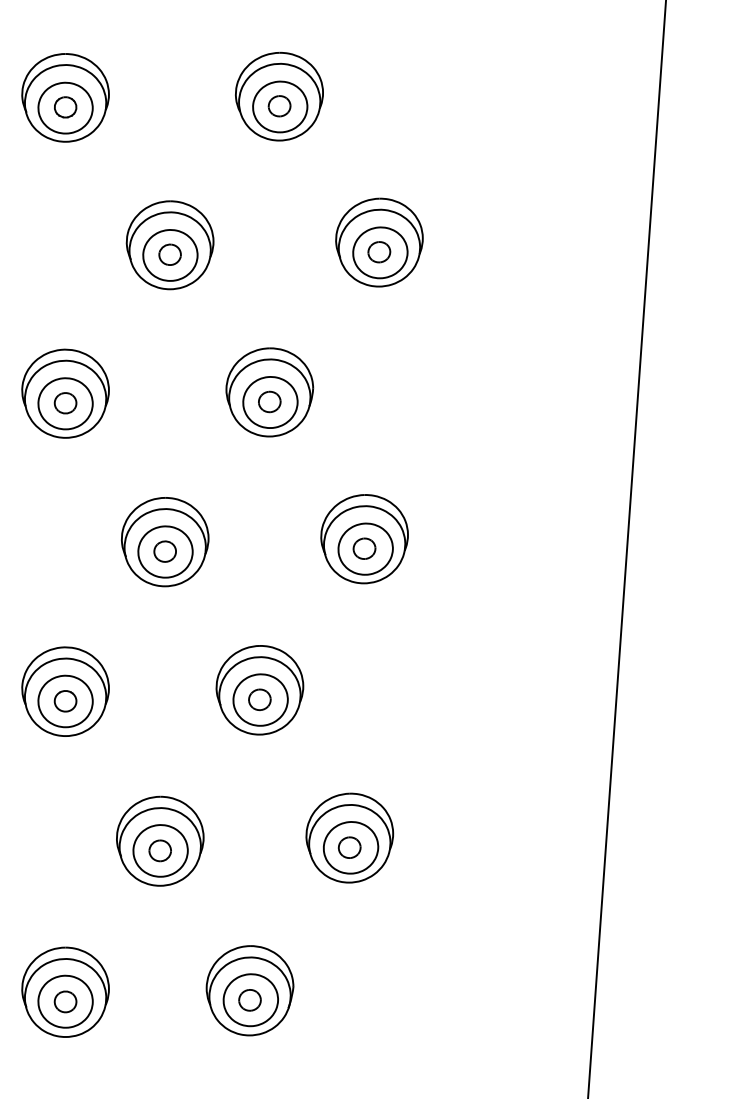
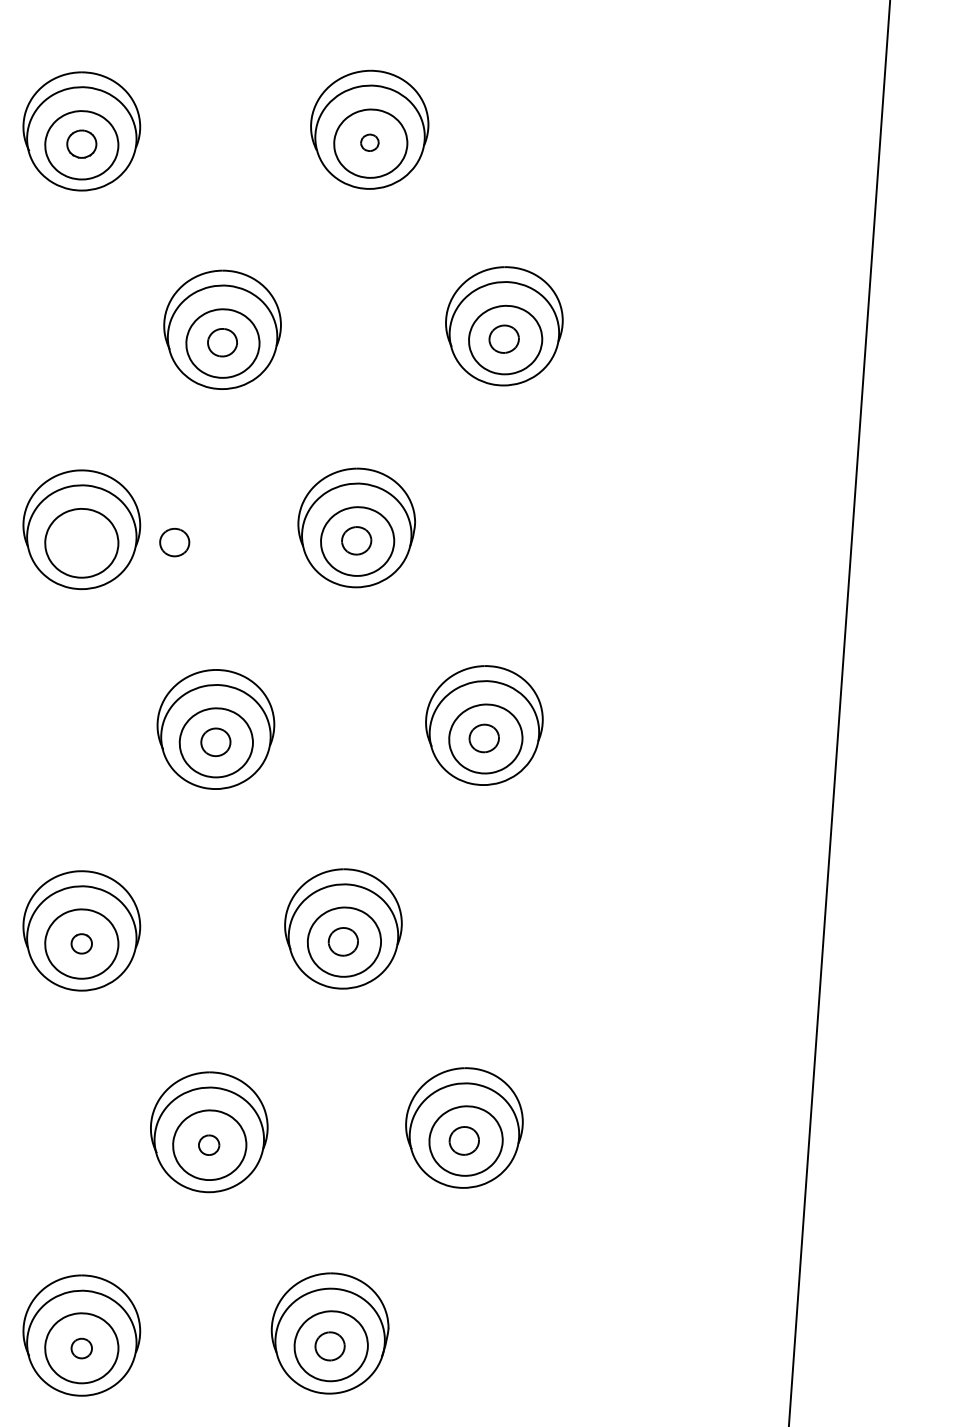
part: (279, 106) -> (369, 143), size x0.6
part: (65, 403) -> (174, 542), moved
part: (65, 701) -> (81, 944), size x0.7
part: (159, 850) -> (208, 1144), size x0.7
part: (65, 1001) -> (81, 1347), size x0.7

